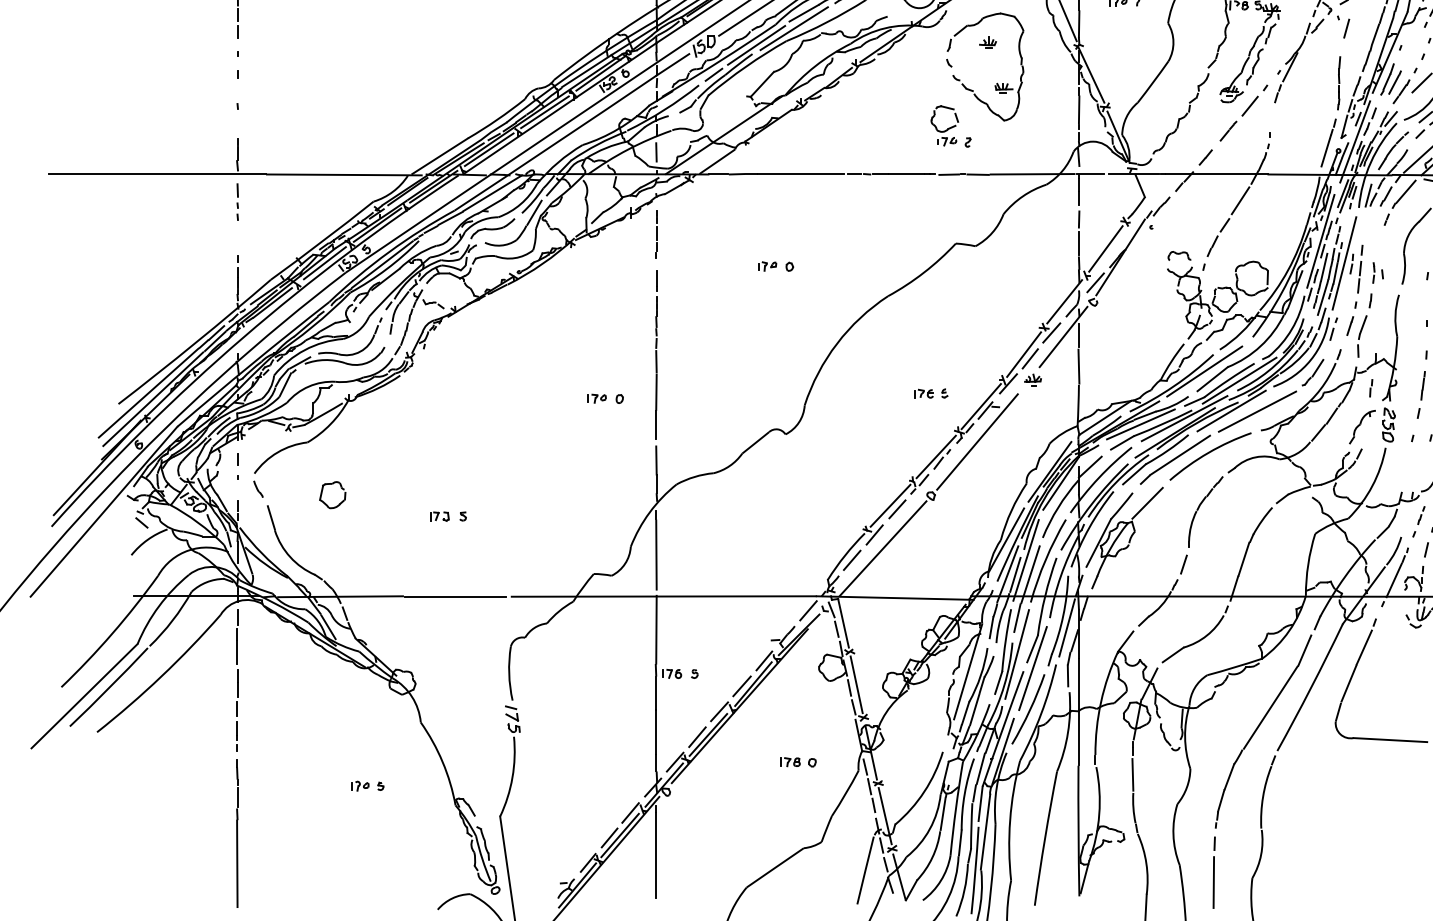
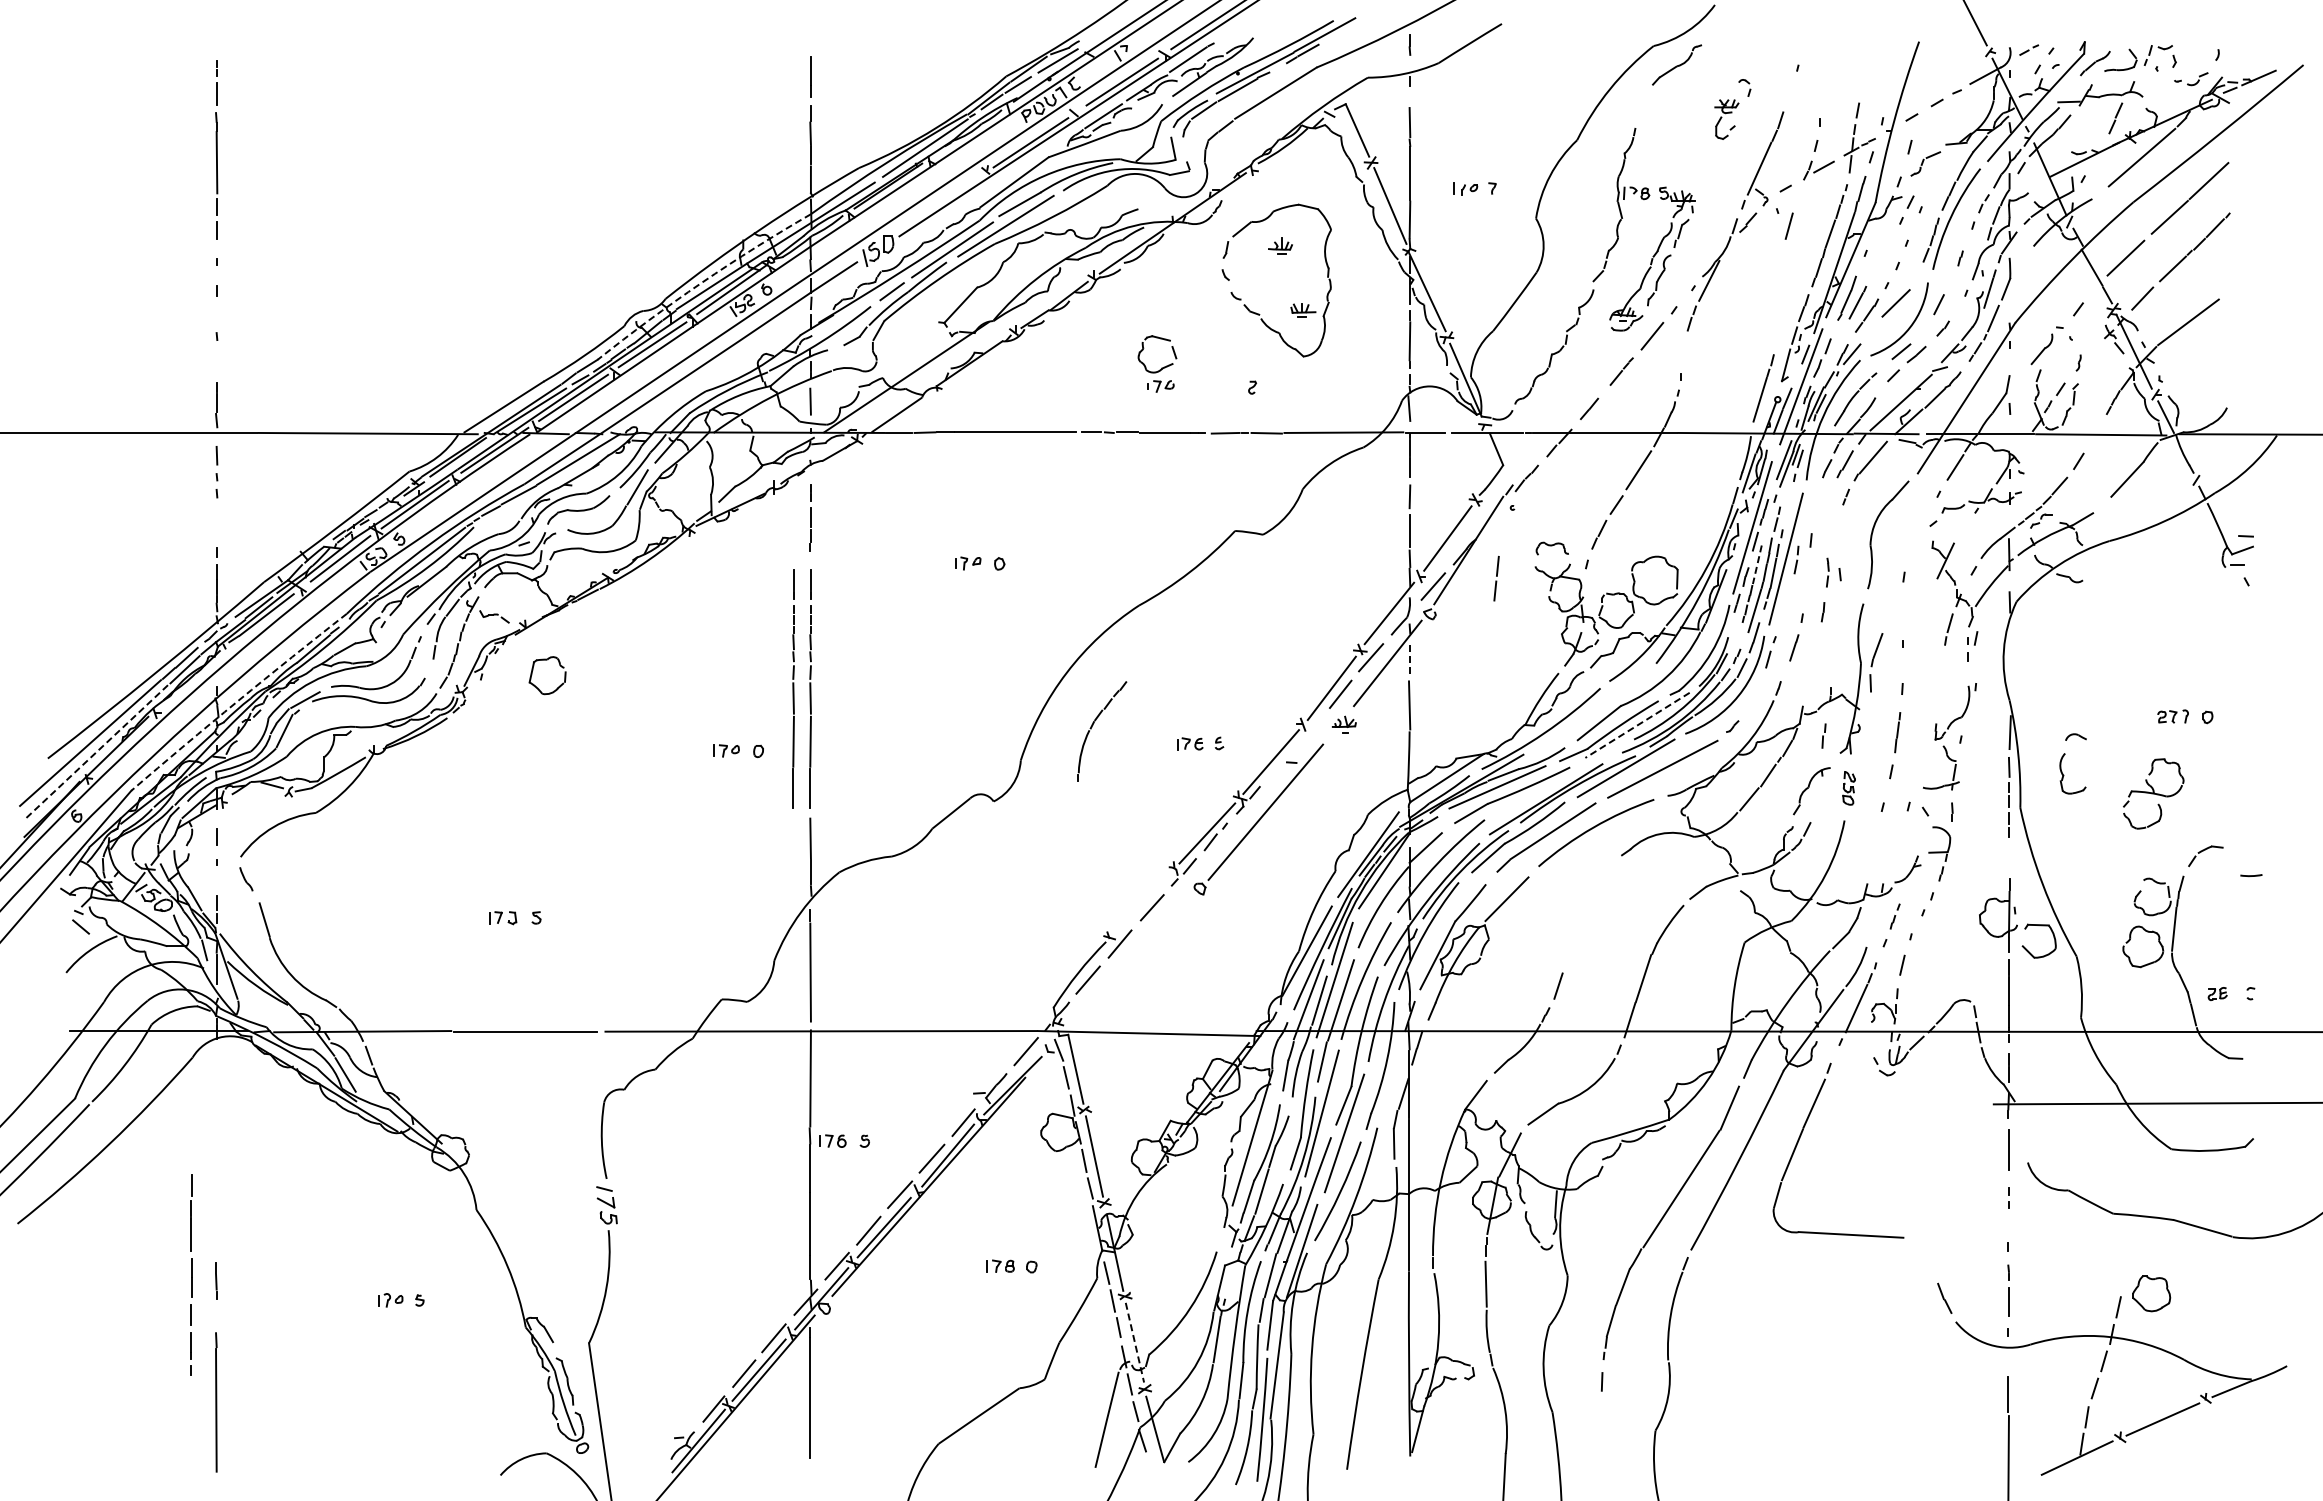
arc: (579, 68) -> (701, 282), solid -> dashed
line: (1339, 83) -> (1778, 303), removed
part: (944, 125) -> (1157, 363), moved
line: (1368, 195) -> (1820, 462), removed
line: (1324, 267) -> (1757, 564), solid -> dashed
line: (1359, 275) -> (1496, 576), moved
line: (1078, 336) -> (1409, 662), solid -> dashed
part: (1362, 336) -> (1876, 662), moved
line: (644, 354) -> (793, 688), added
arc: (252, 363) -> (238, 701), solid -> dashed
line: (1317, 368) -> (1748, 707), removed
line: (1204, 371) -> (1587, 712), removed
line: (1239, 380) -> (1637, 725), solid -> dashed
line: (1008, 383) -> (1309, 729), removed
line: (152, 399) -> (96, 751), solid -> dashed
line: (985, 410) -> (1276, 767), removed
line: (1184, 418) -> (1559, 779), removed
part: (1388, 425) -> (1848, 788), size x0.7
part: (322, 491) -> (533, 670), moved
line: (890, 505) -> (1142, 902), removed
part: (1198, 509) -> (1092, 727), moved
line: (882, 548) -> (1131, 963), removed
line: (1066, 627) -> (1392, 1075), removed
part: (237, 680) -> (191, 1274), moved
line: (237, 797) -> (216, 1316), removed
line: (884, 815) -> (1134, 1342), solid -> dashed
line: (1213, 882) -> (1600, 1436), removed

